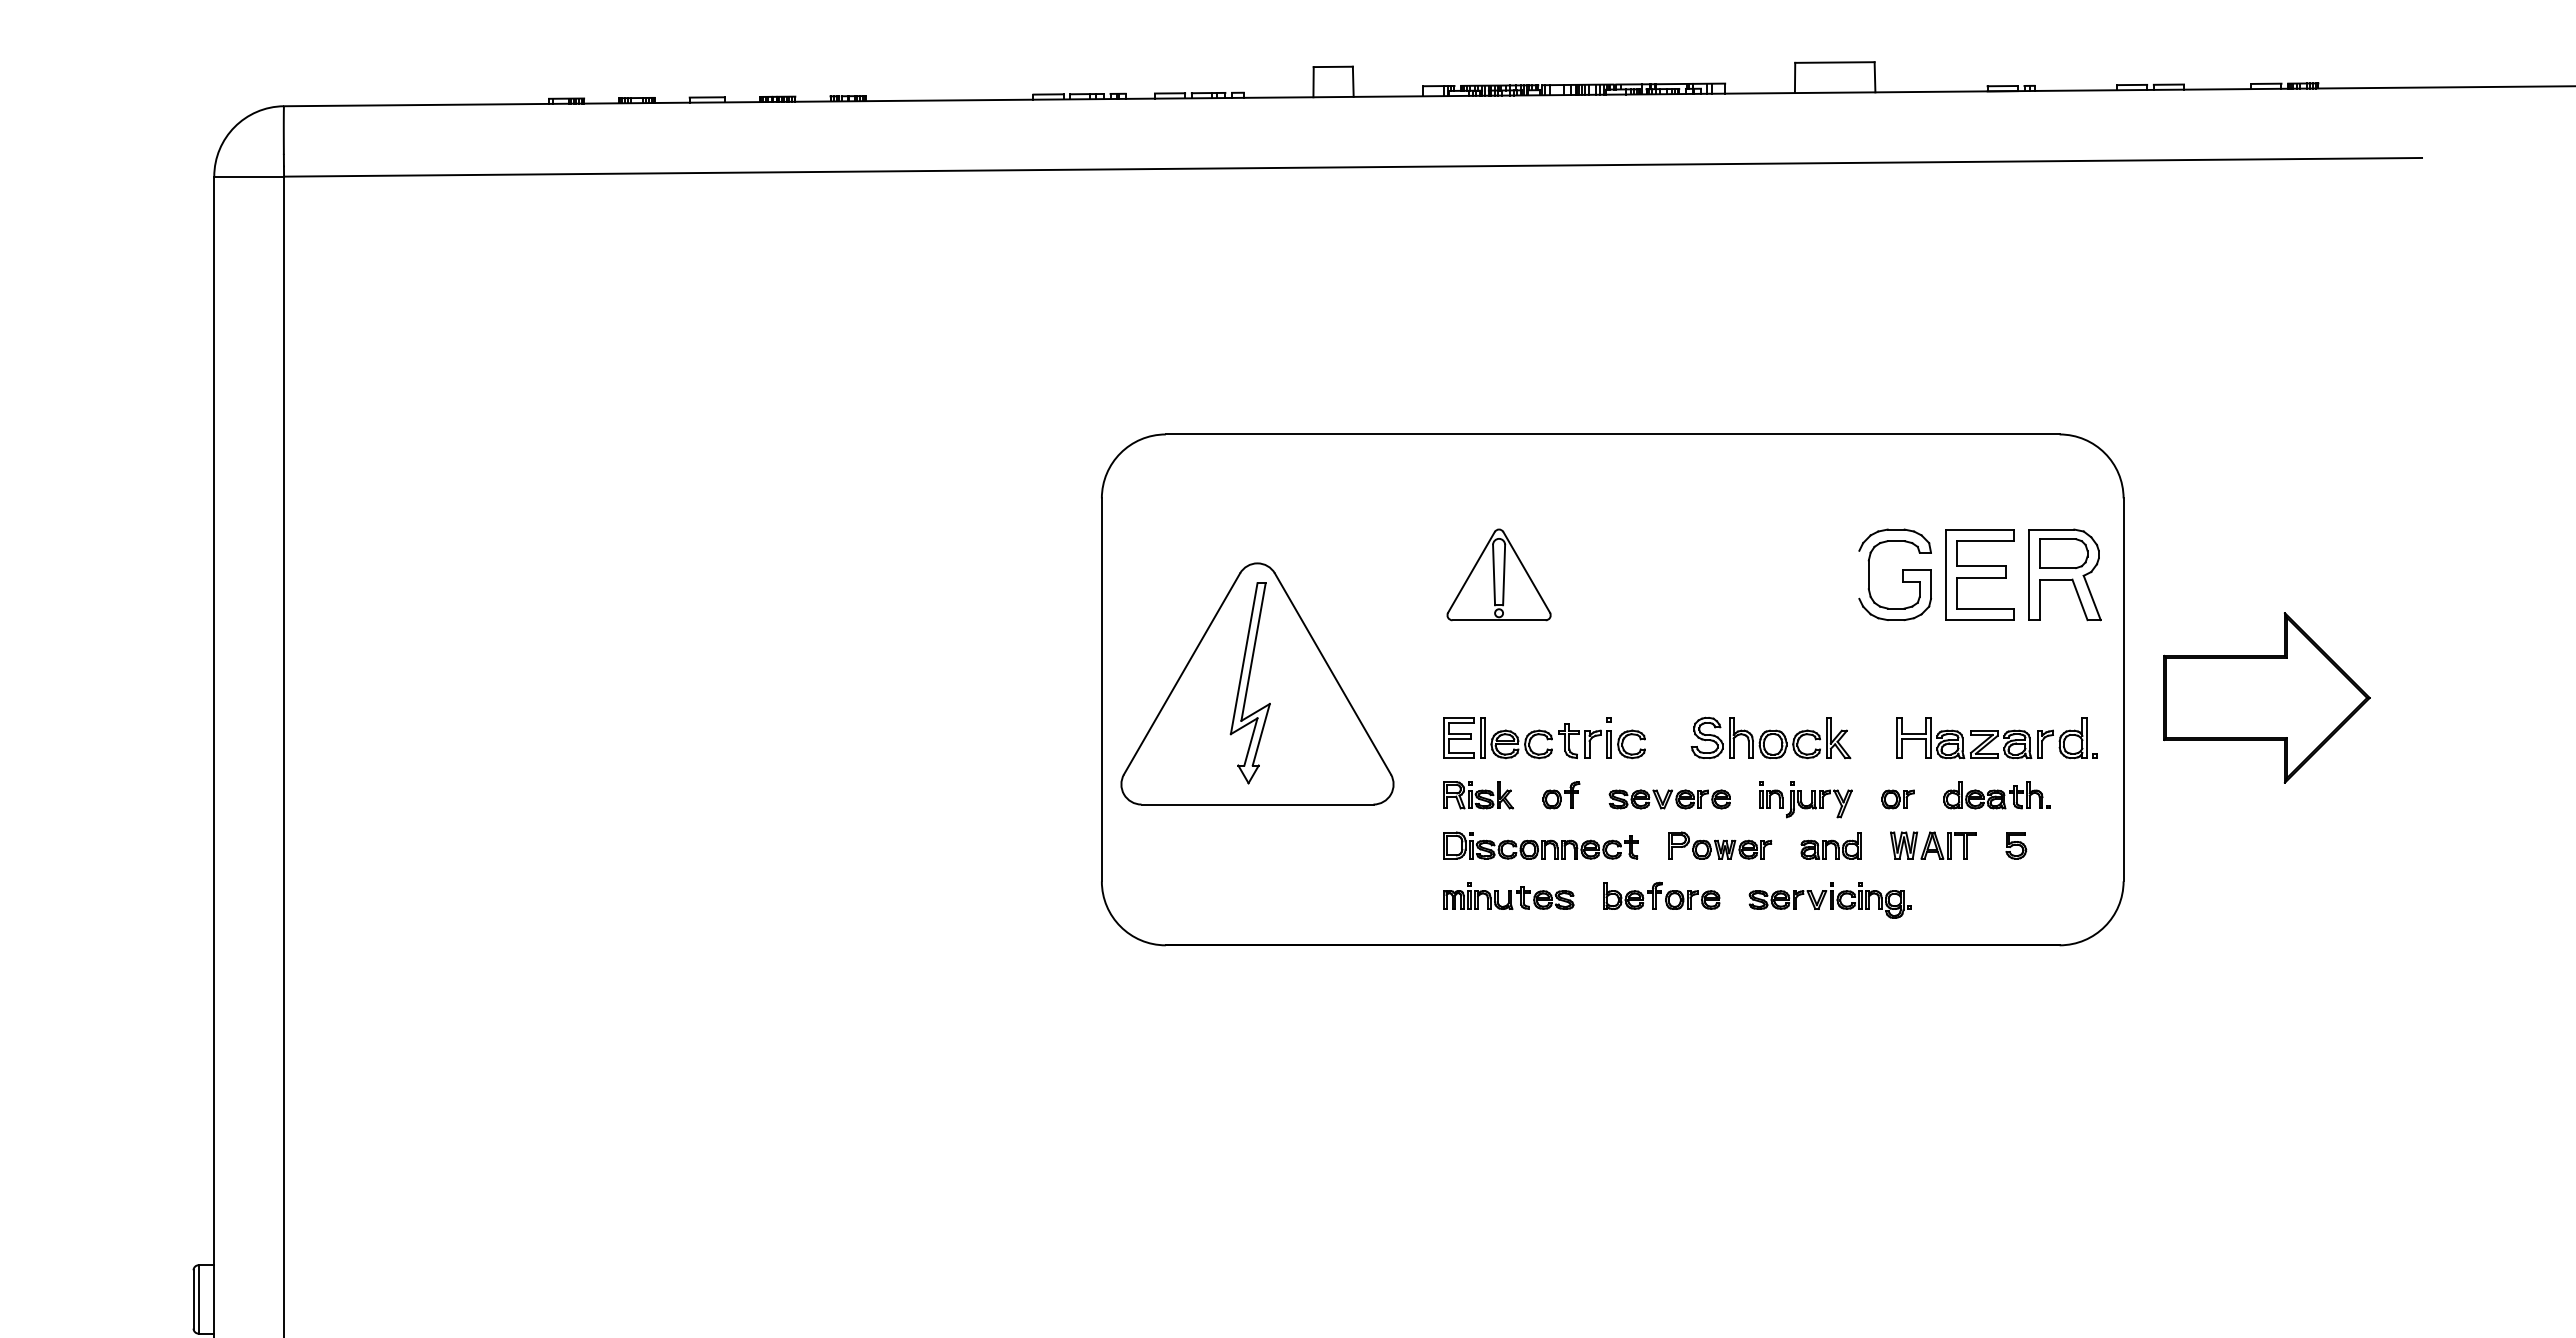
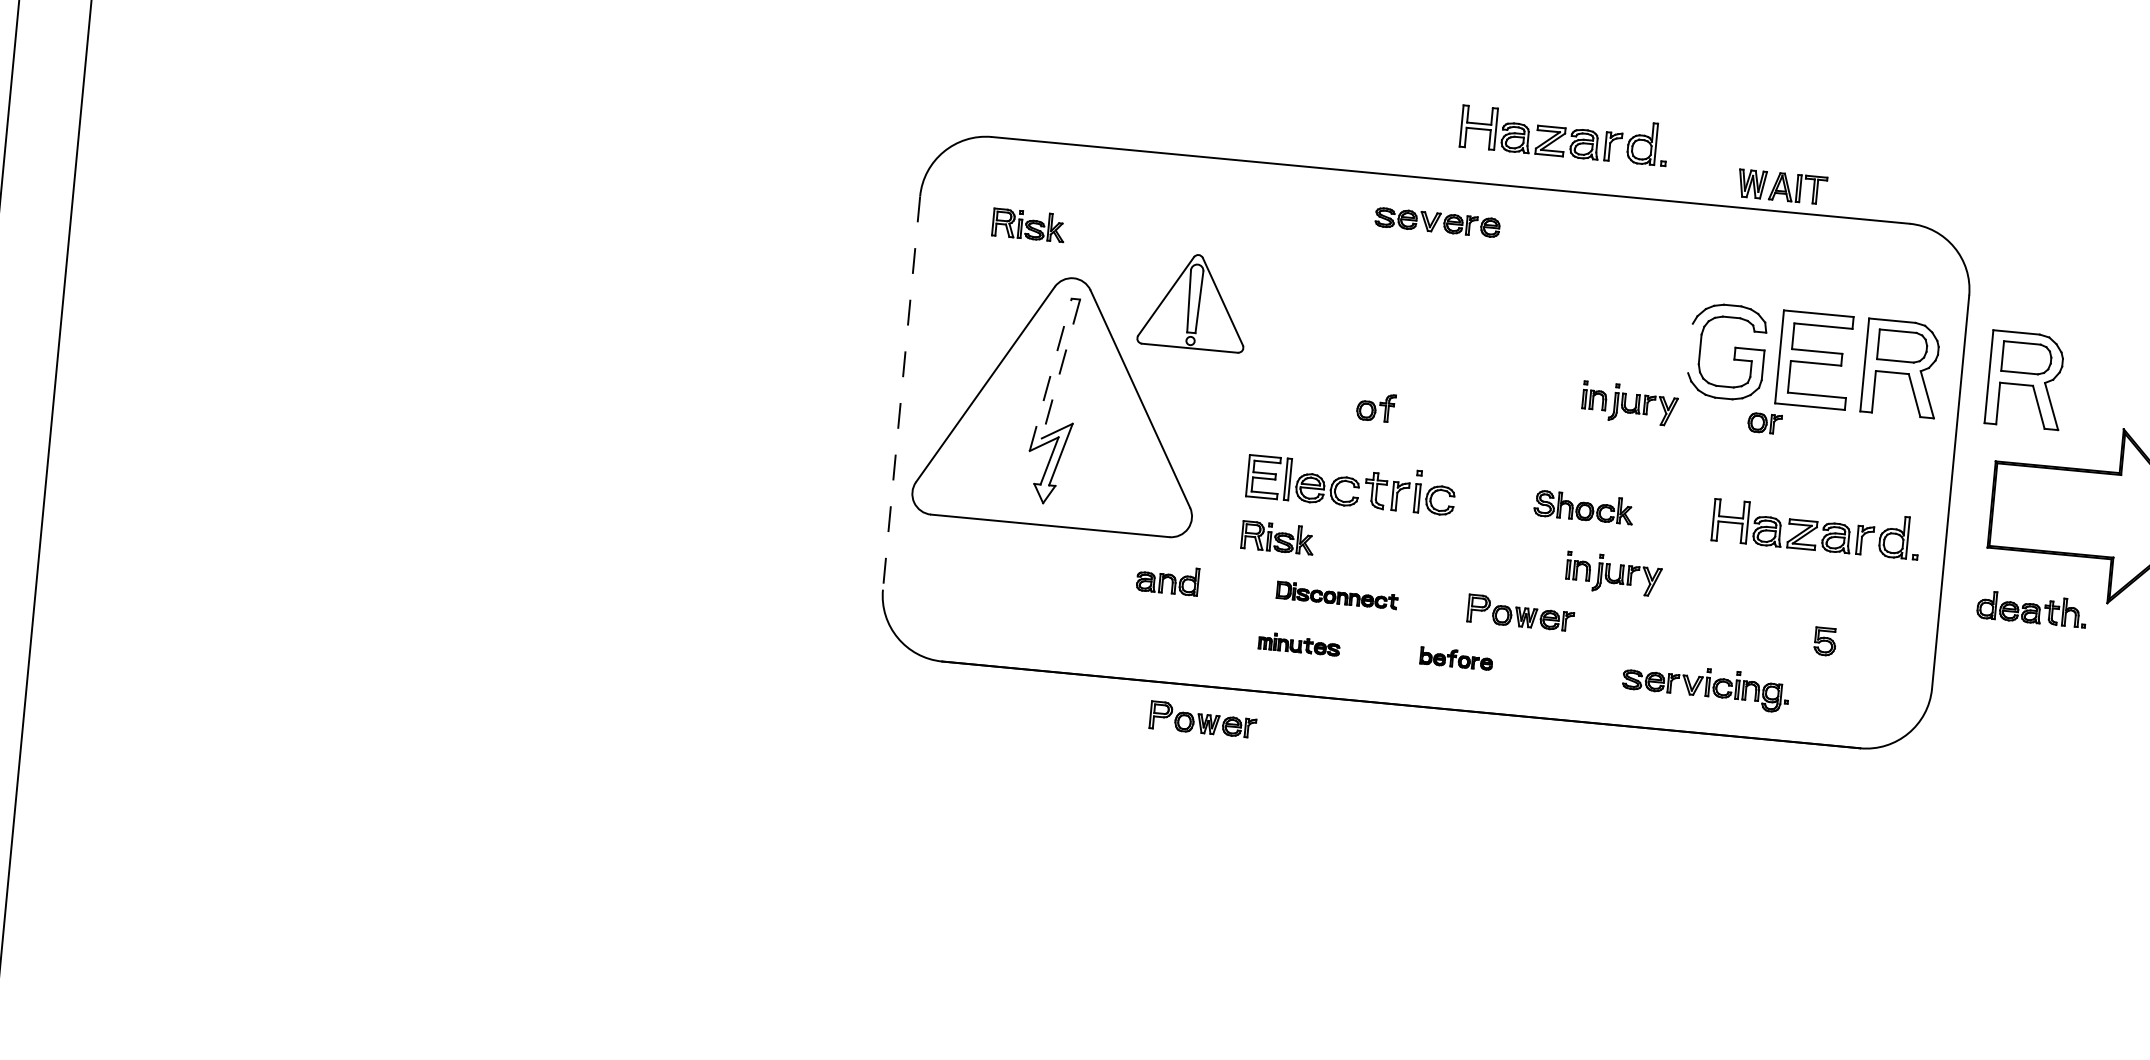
part: (1717, 381) -> (1563, 136), added
part: (1209, 516) -> (1028, 225), added
part: (1498, 574) -> (1193, 301), moved
part: (2185, 574) -> (2025, 379), added
part: (1805, 633) -> (1629, 403), added
line: (1253, 652) -> (1060, 369), solid -> dashed
line: (1244, 658) -> (1051, 374), solid -> dashed
line: (1101, 690) -> (901, 393), solid -> dashed
part: (1770, 737) -> (1583, 506), size x0.6
part: (1561, 795) -> (1376, 407), moved
part: (1996, 795) -> (2031, 609), moved
part: (1669, 799) -> (1437, 222), moved
part: (1897, 799) -> (1764, 423), moved
part: (1540, 845) -> (1336, 595), size x0.6
part: (1830, 845) -> (1167, 579), moved
part: (1933, 845) -> (1782, 186), moved
part: (1508, 895) -> (1299, 643), size x0.6
part: (1661, 895) -> (1456, 658), size x0.6
part: (1829, 900) -> (1705, 687), moved
part: (1423, 977) -> (1203, 719), added

